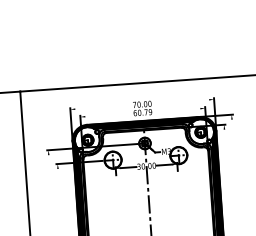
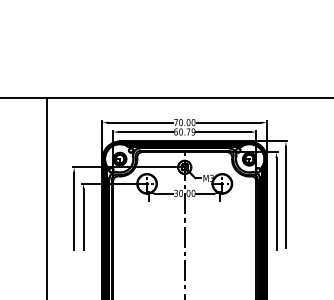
line: (180, 101) -> (228, 122), added
line: (103, 107) -> (140, 122), added
line: (176, 110) -> (223, 132), added
line: (108, 115) -> (145, 132), added
line: (234, 163) -> (285, 197), added
line: (227, 169) -> (276, 203), added
line: (51, 188) -> (74, 211), added
line: (59, 195) -> (83, 219), added

